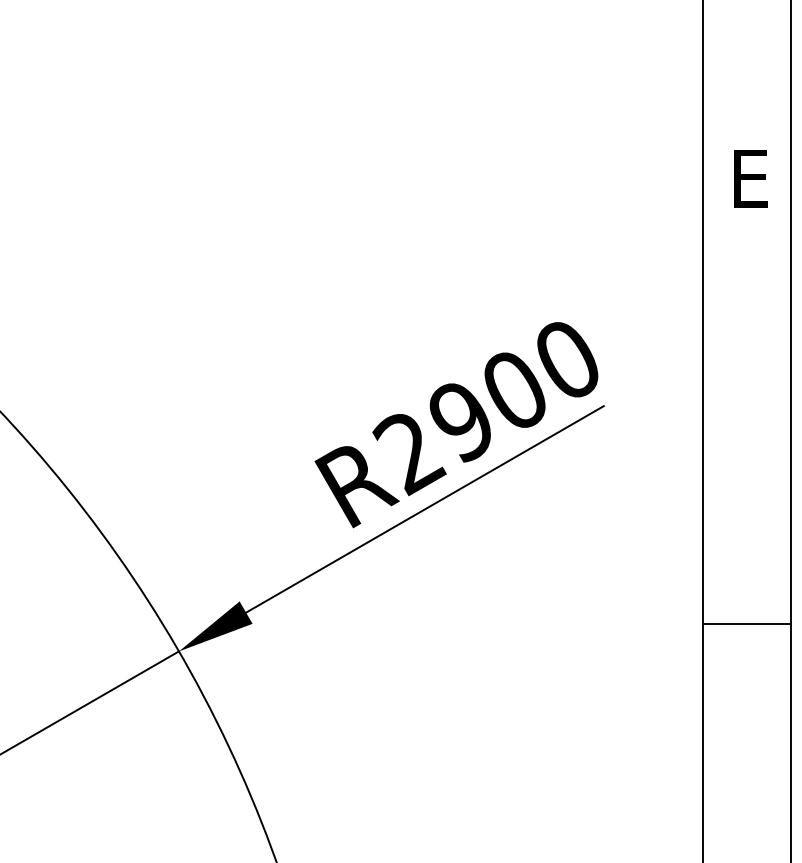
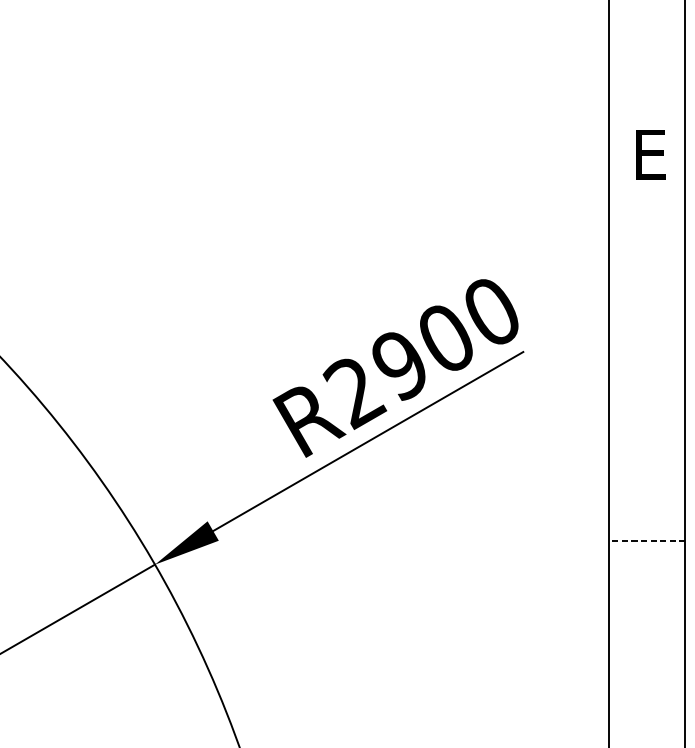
line: (746, 624) -> (647, 541), solid -> dashed

